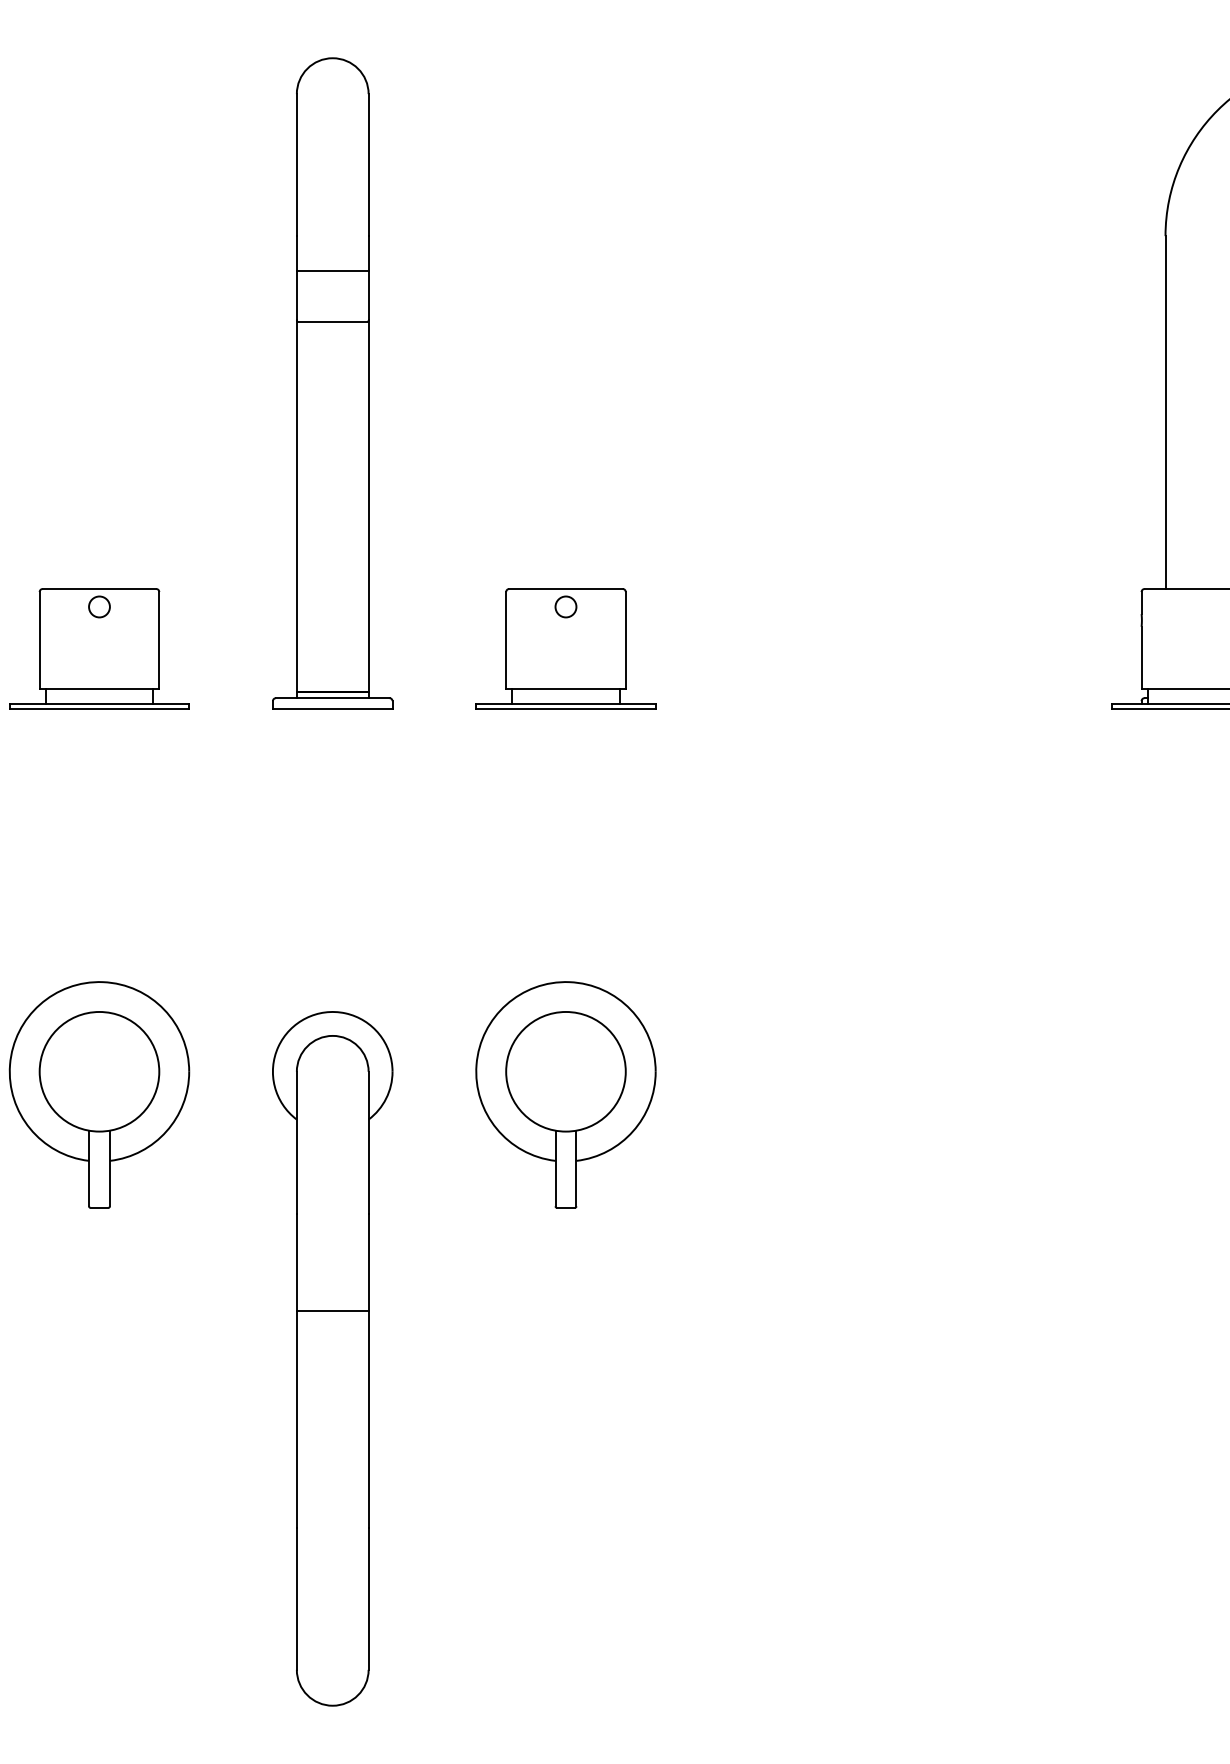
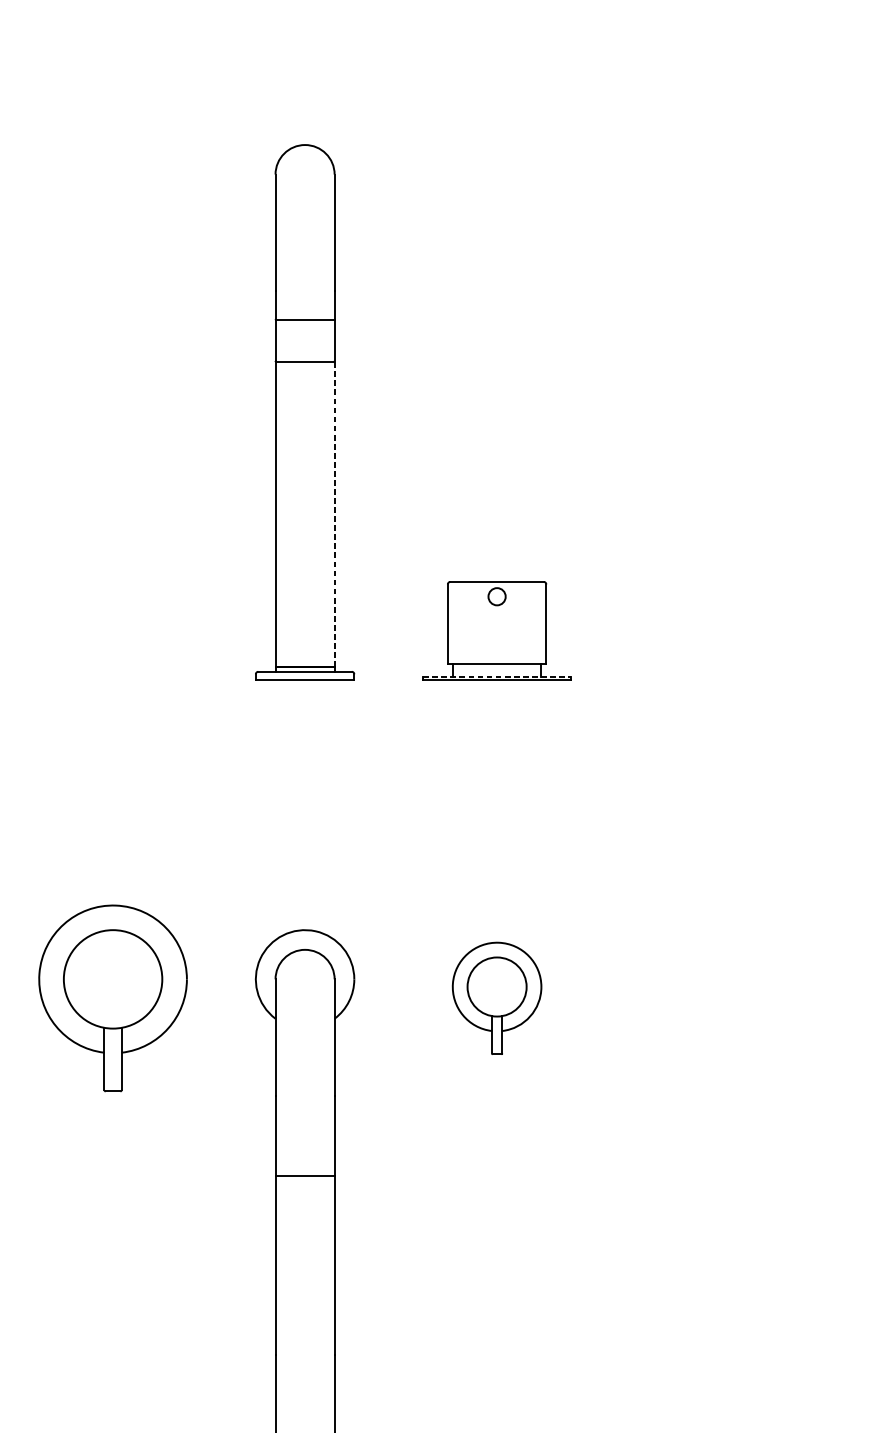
line: (368, 506) -> (334, 514), solid -> dashed
part: (99, 648) -> (113, 630), removed
line: (565, 704) -> (496, 677), solid -> dashed
part: (565, 1094) -> (496, 998), size x0.6

